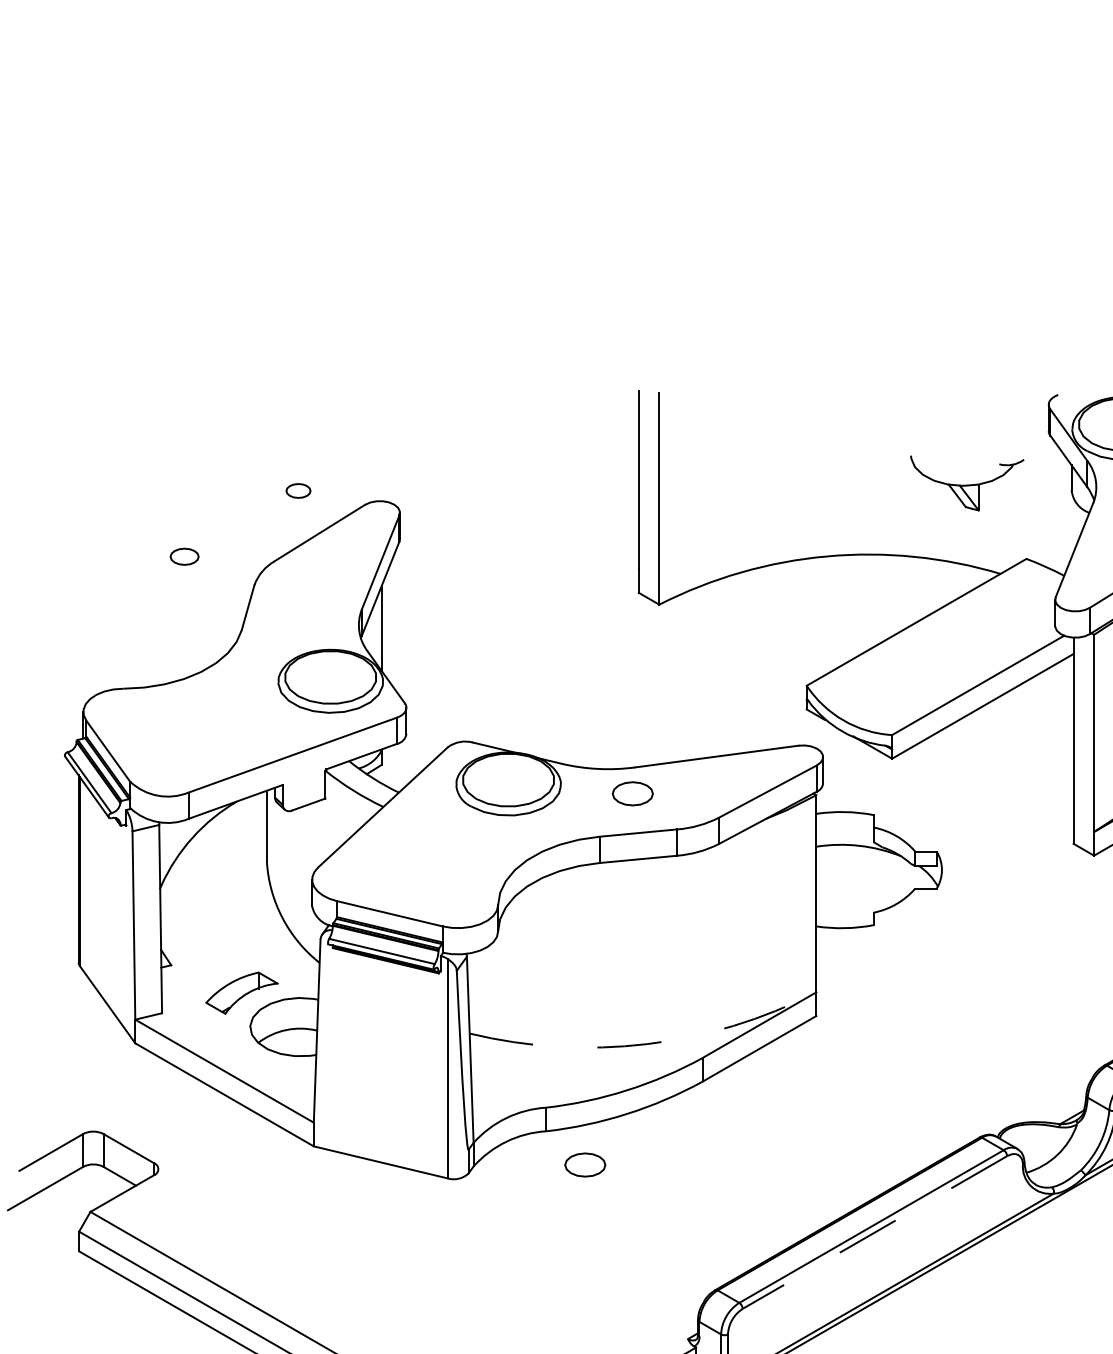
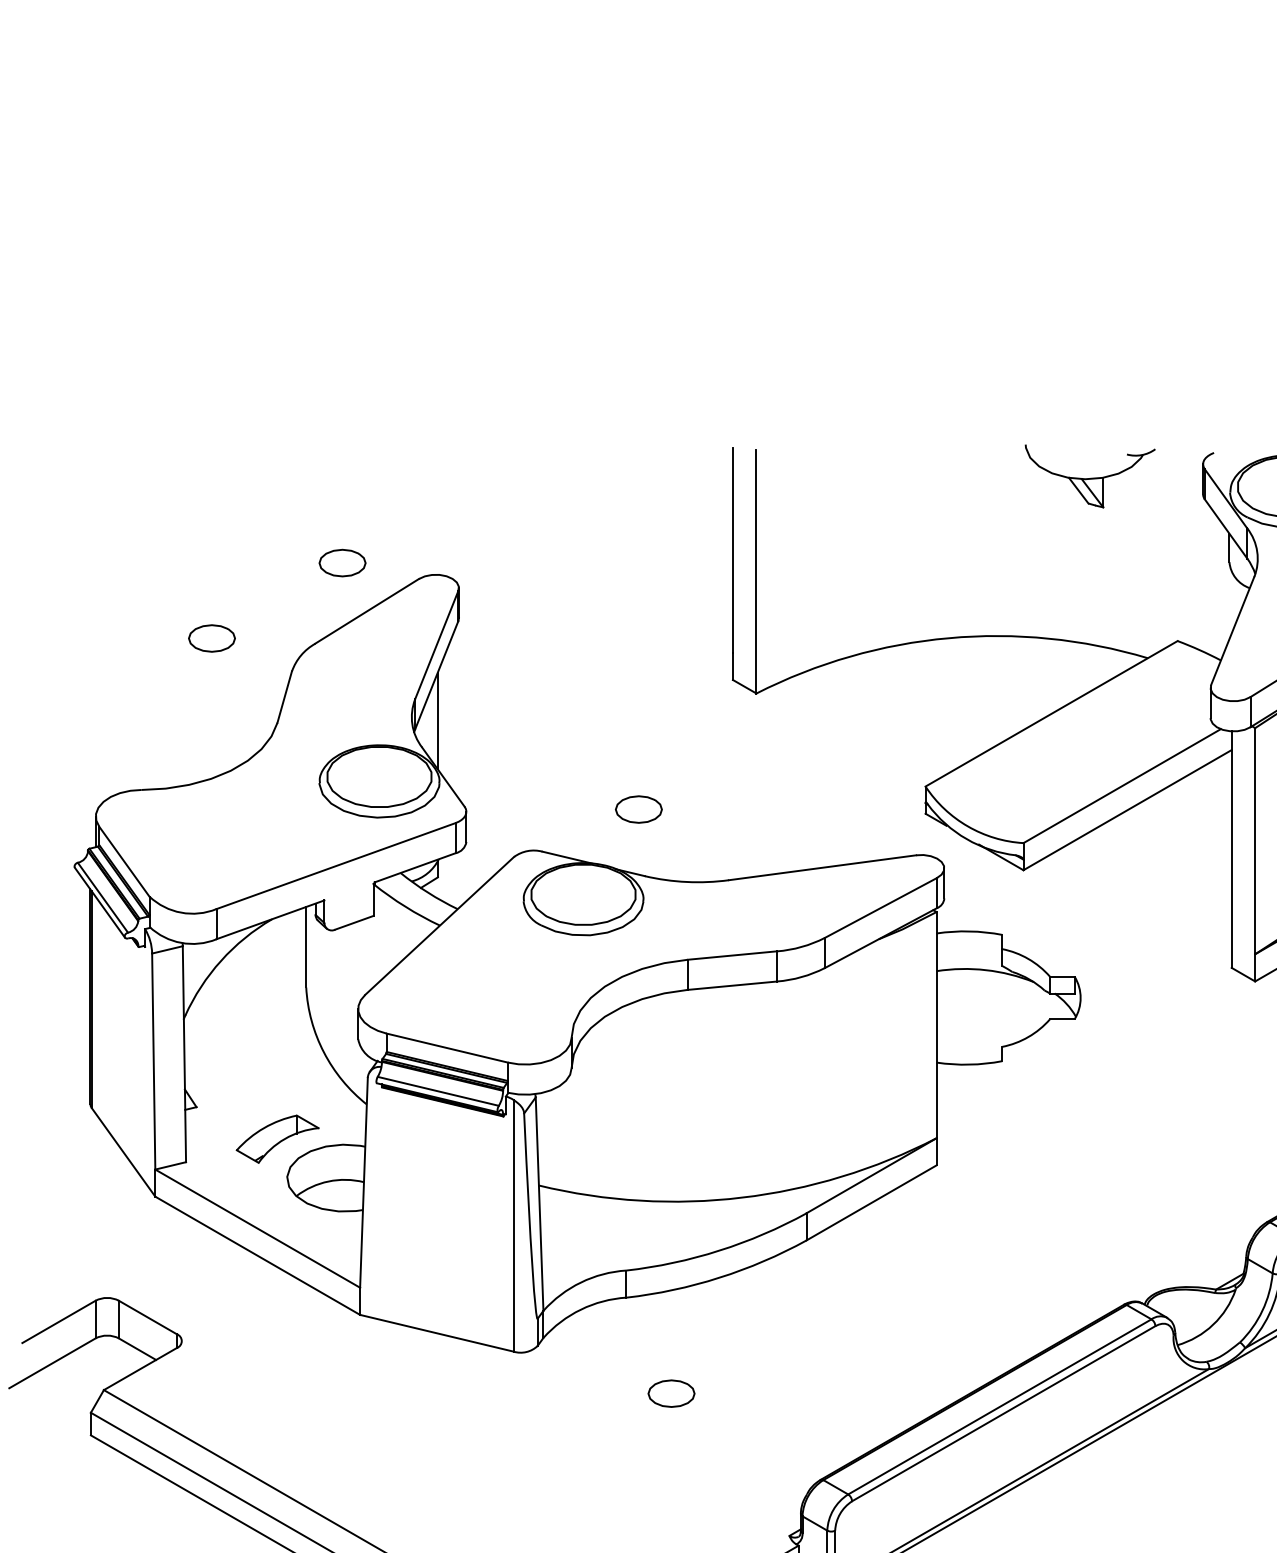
part: (967, 483) -> (1090, 476), moved
part: (298, 490) -> (342, 562), size x1.67
part: (184, 556) -> (211, 638), size x1.43
part: (632, 793) -> (638, 809), moved
arc: (646, 1044) -> (741, 1198), dashed -> solid
part: (585, 1164) -> (671, 1393), moved
line: (874, 1232) -> (1003, 1413), dashed -> solid

